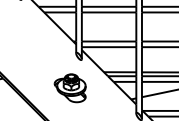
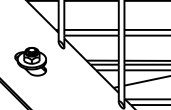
part: (69, 88) -> (29, 61), moved

